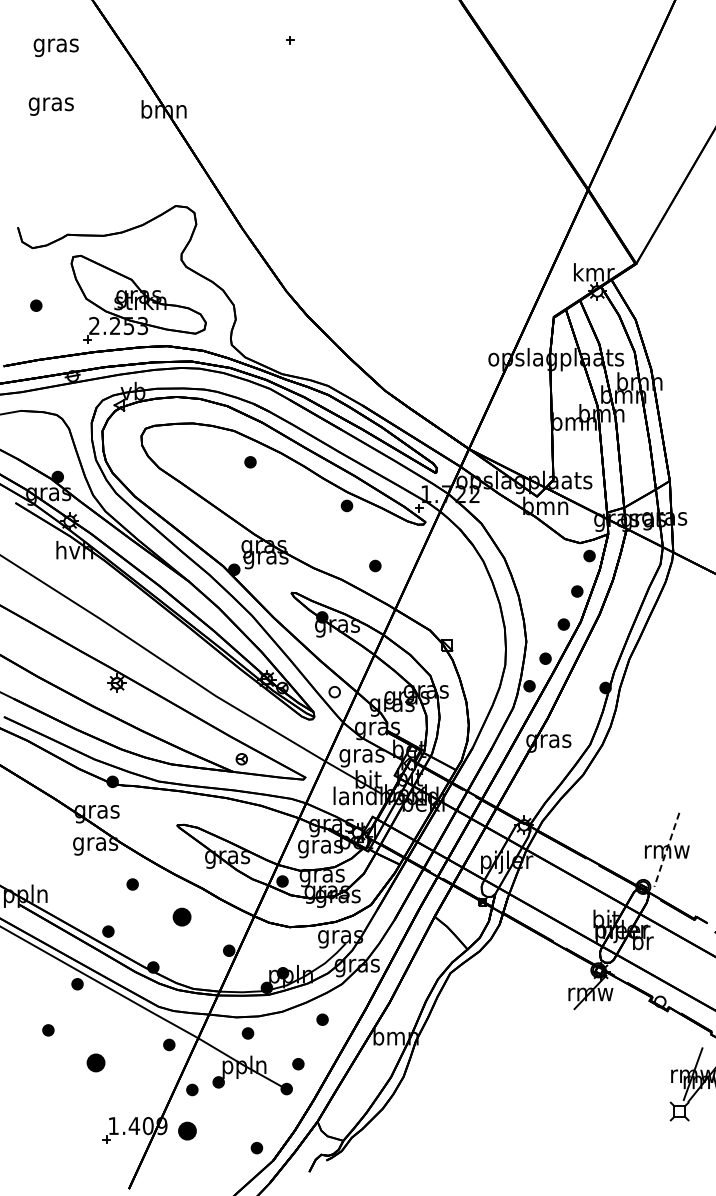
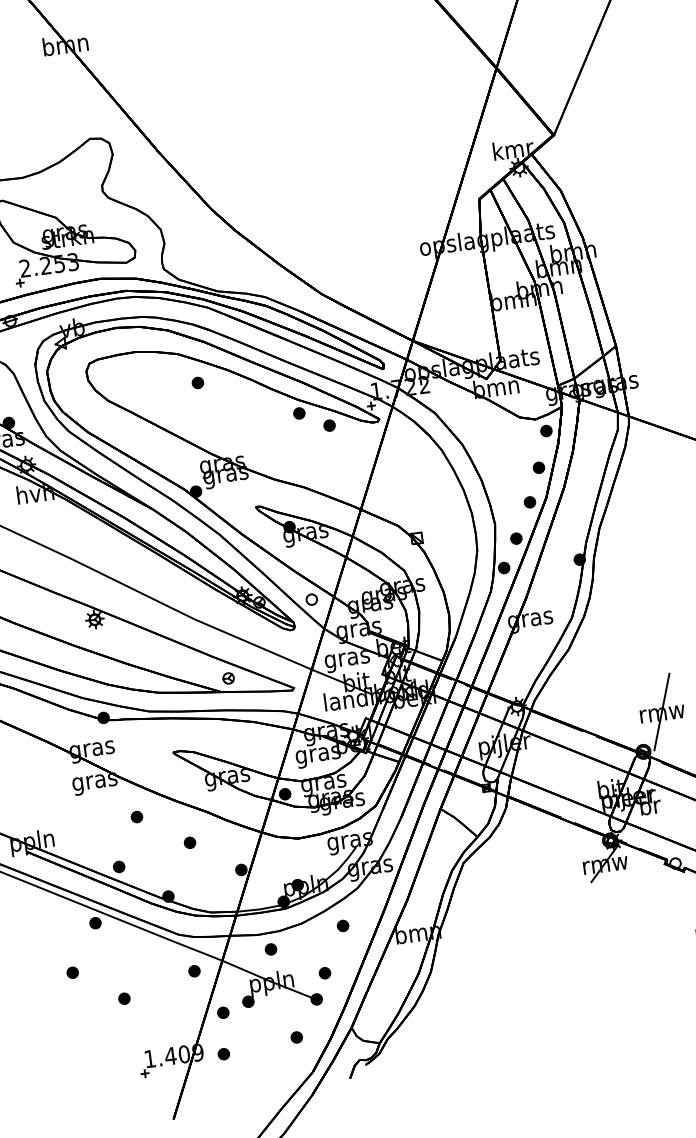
part: (375, 565) -> (329, 425), moved
line: (666, 850) -> (661, 712), dashed -> solid
part: (181, 916) -> (189, 842), size x0.62
part: (96, 1062) -> (124, 998), size x0.62
part: (187, 1130) -> (223, 1053), size x0.62
part: (256, 1148) -> (296, 1037), moved

